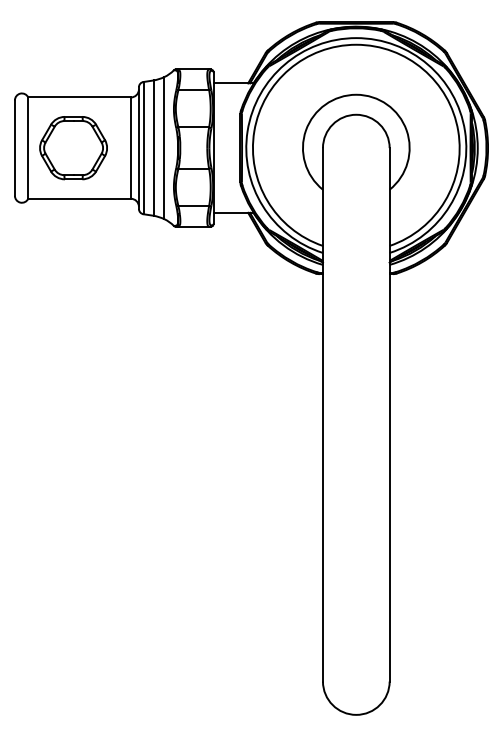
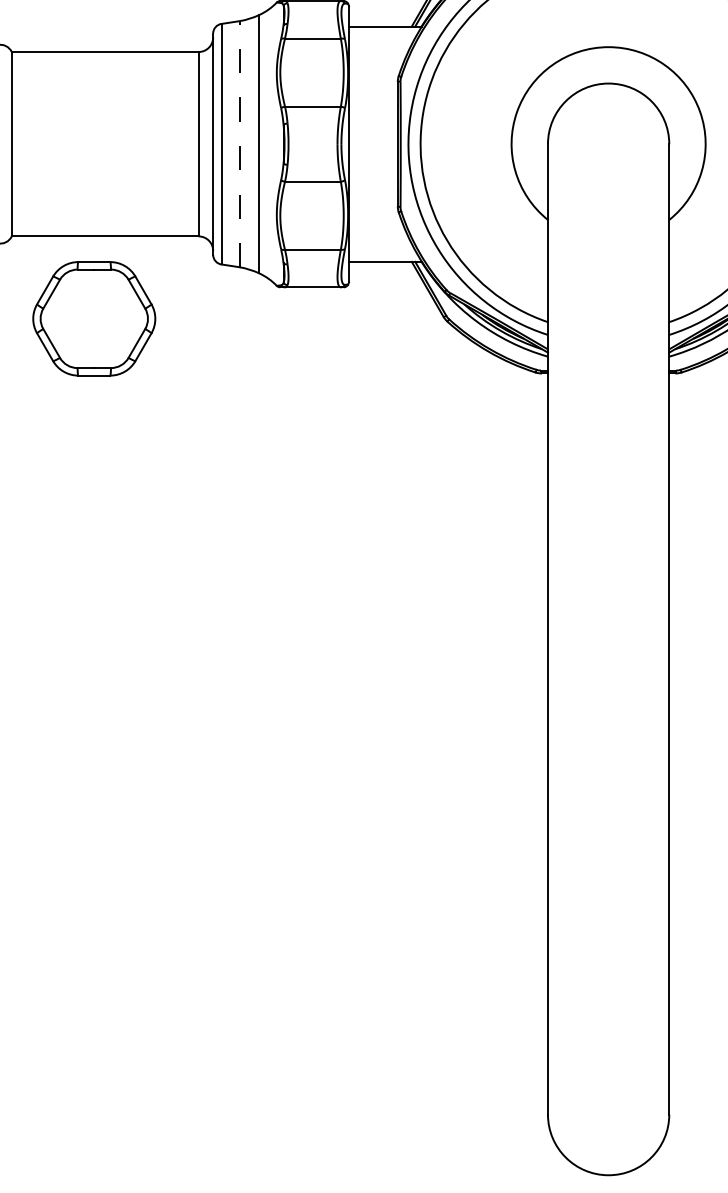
part: (73, 148) -> (94, 319), moved
line: (153, 148) -> (239, 144), solid -> dashed

